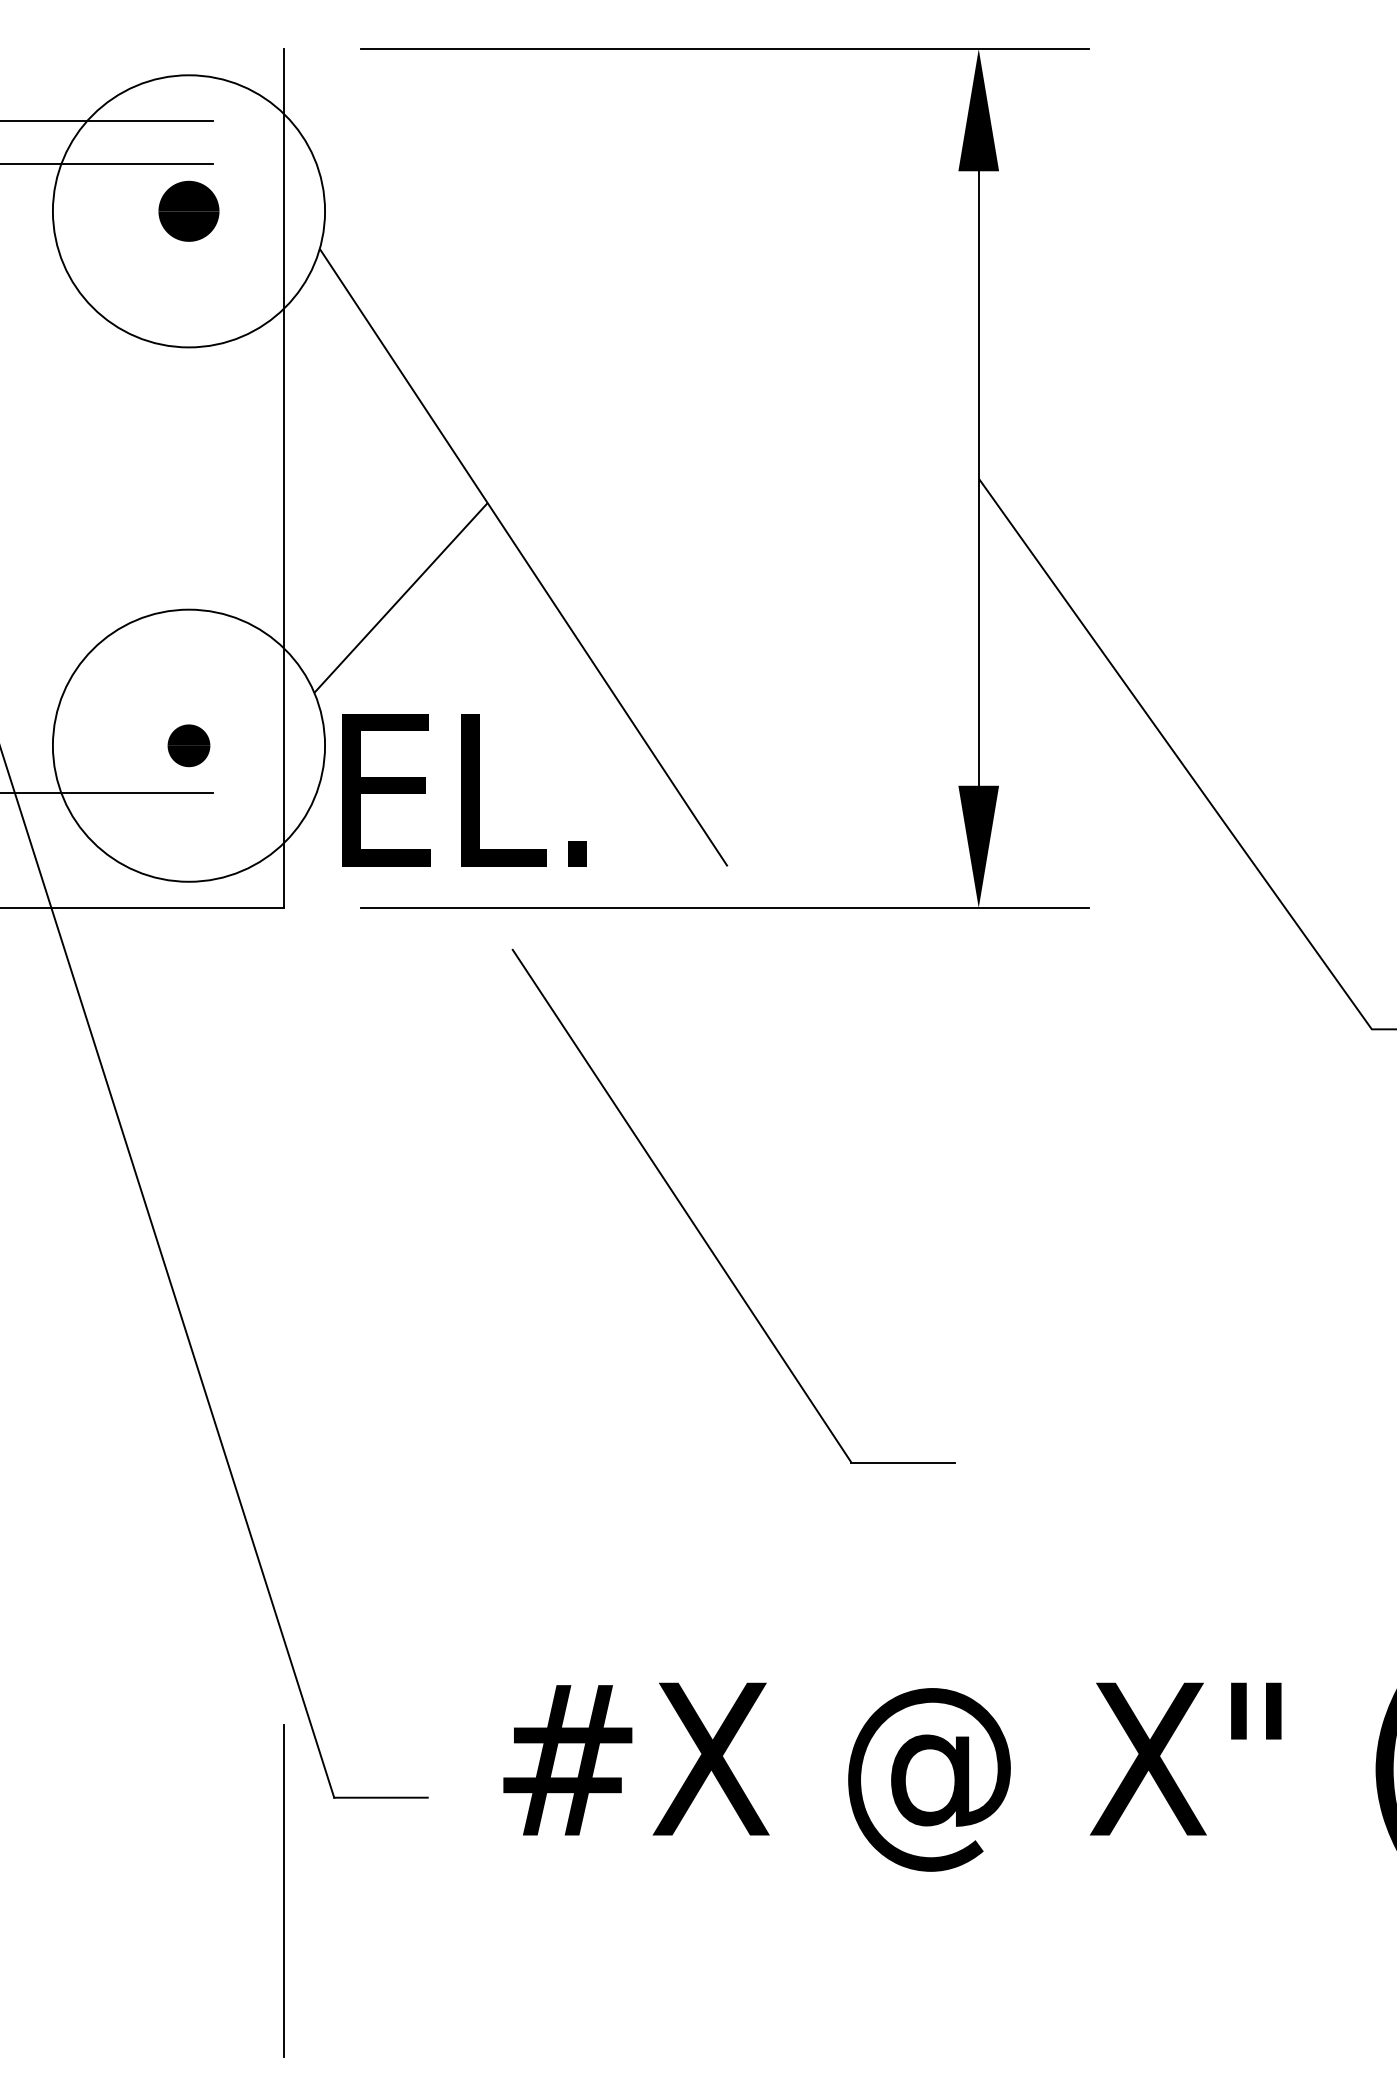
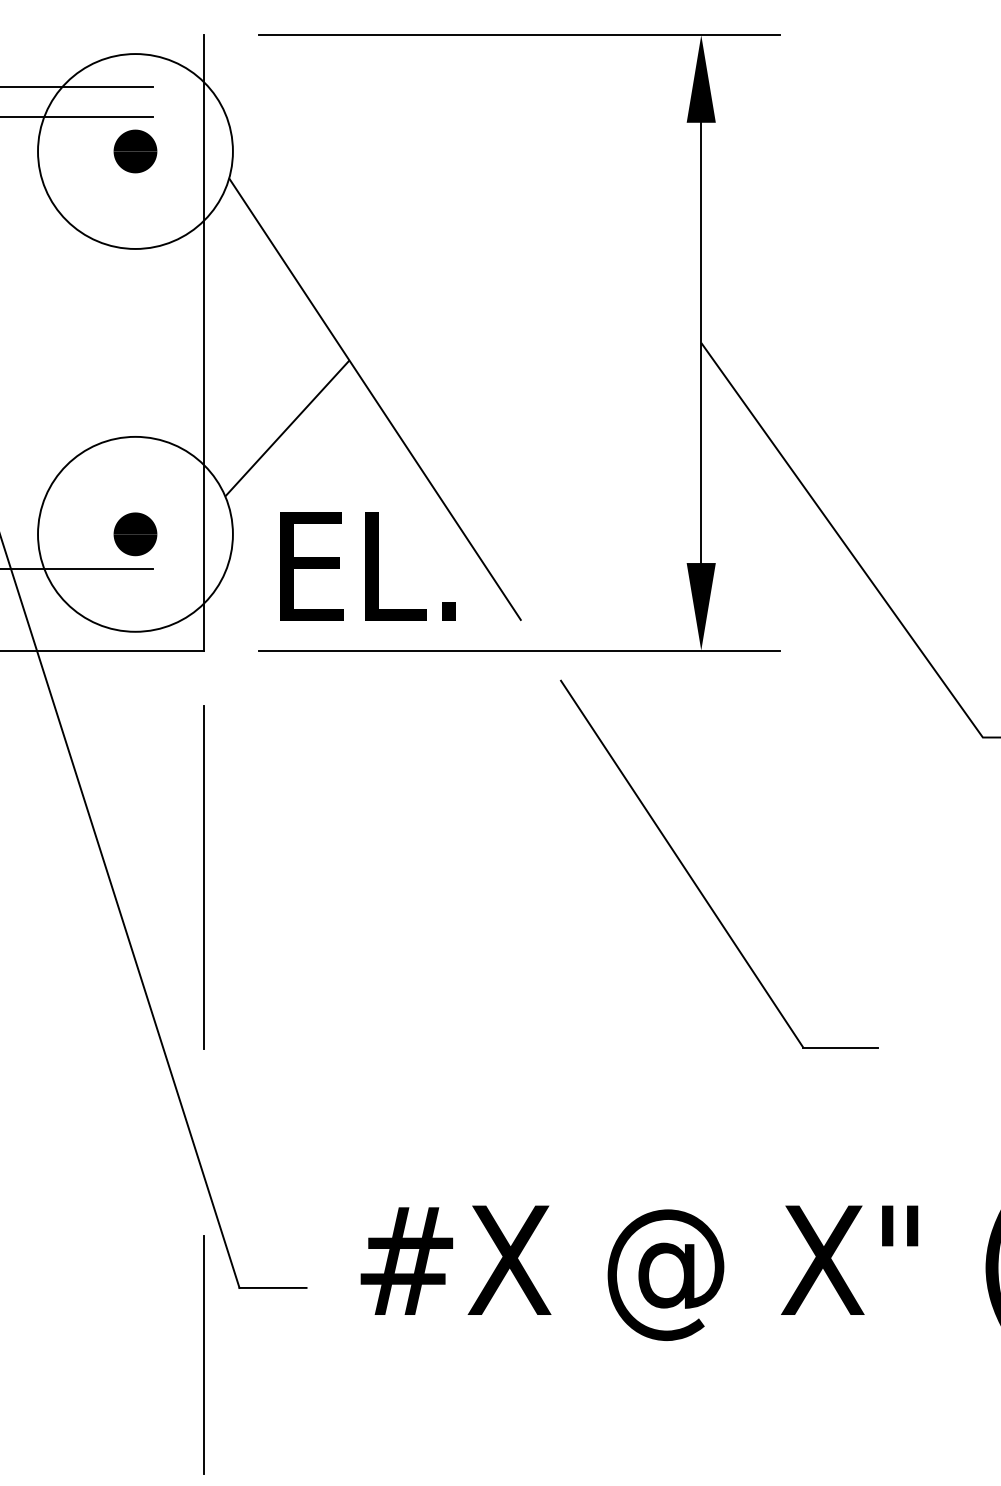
part: (188, 745) -> (135, 534), size x1.43
text: (464, 790) -> (367, 566), moved
line: (284, 1224) -> (203, 877), added
part: (697, 1227) -> (693, 879), moved

